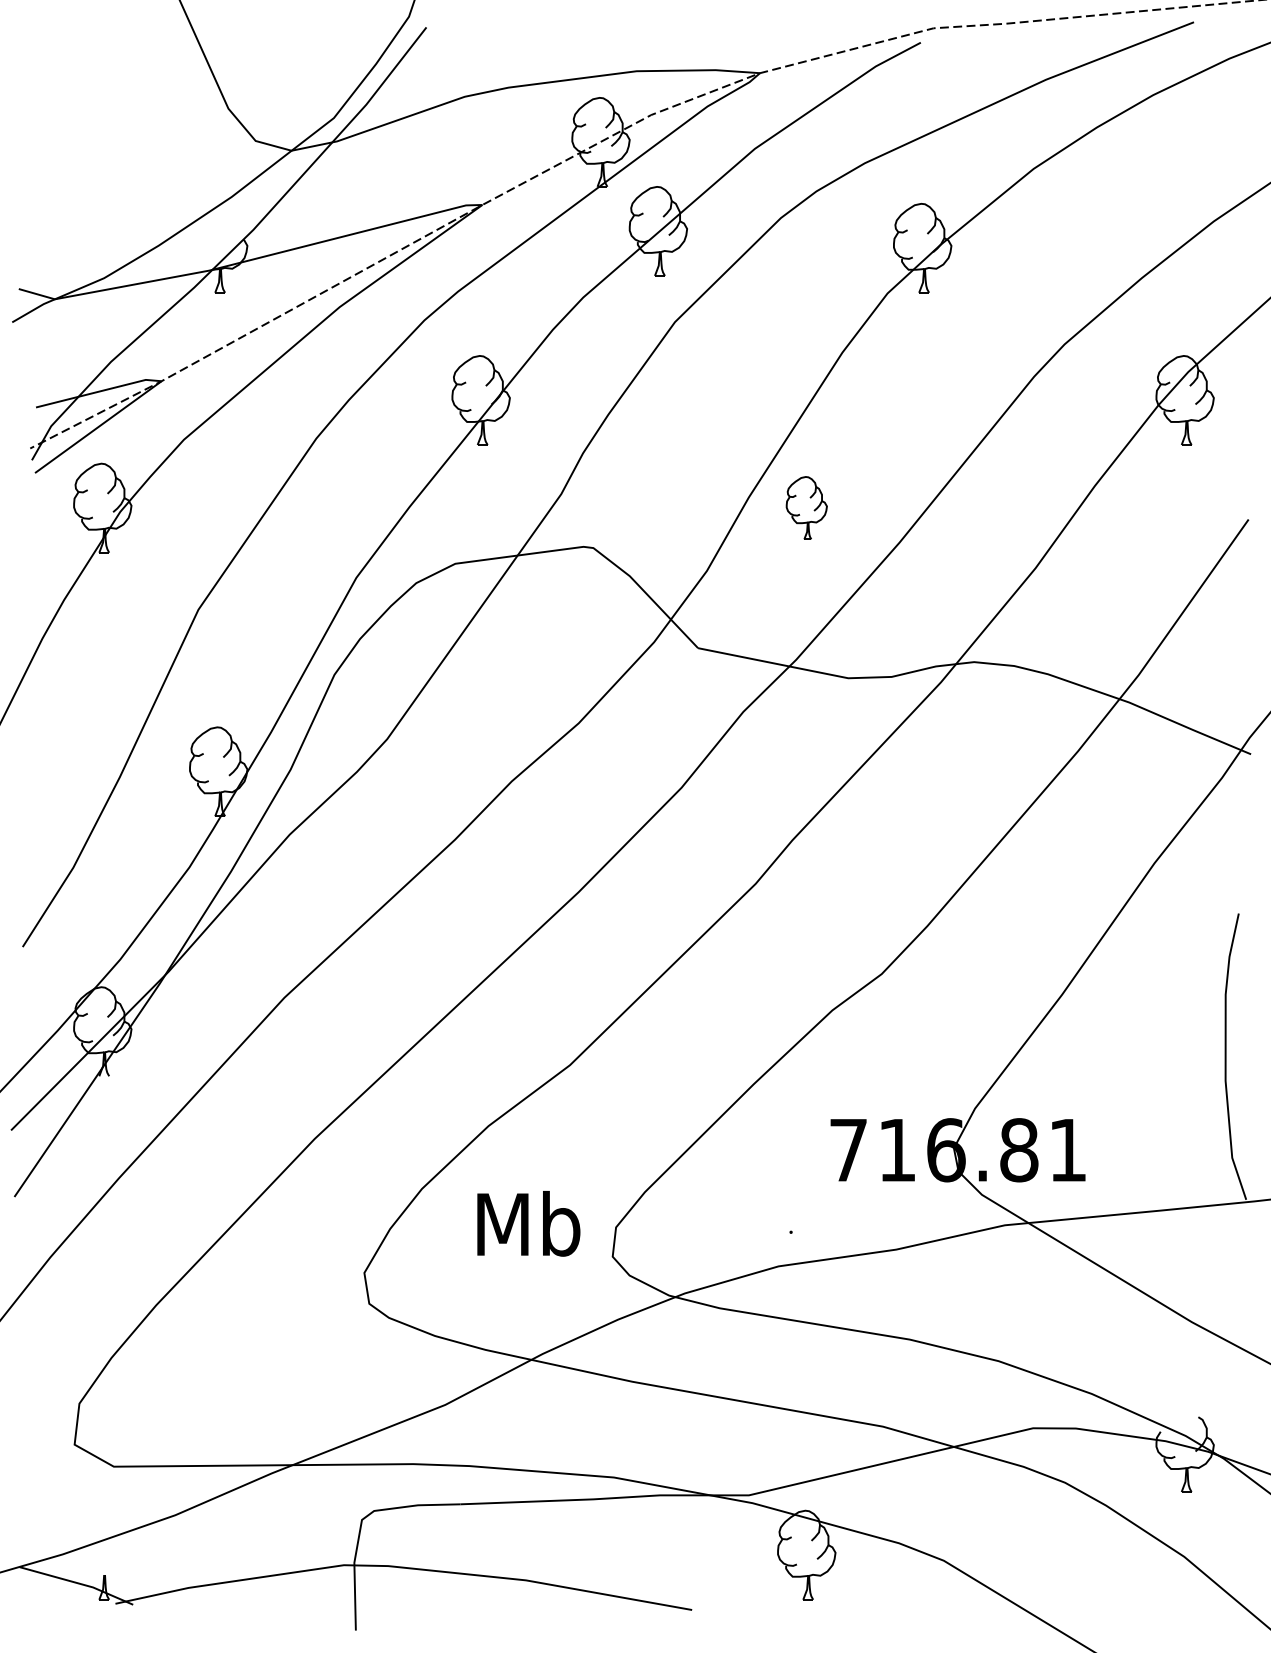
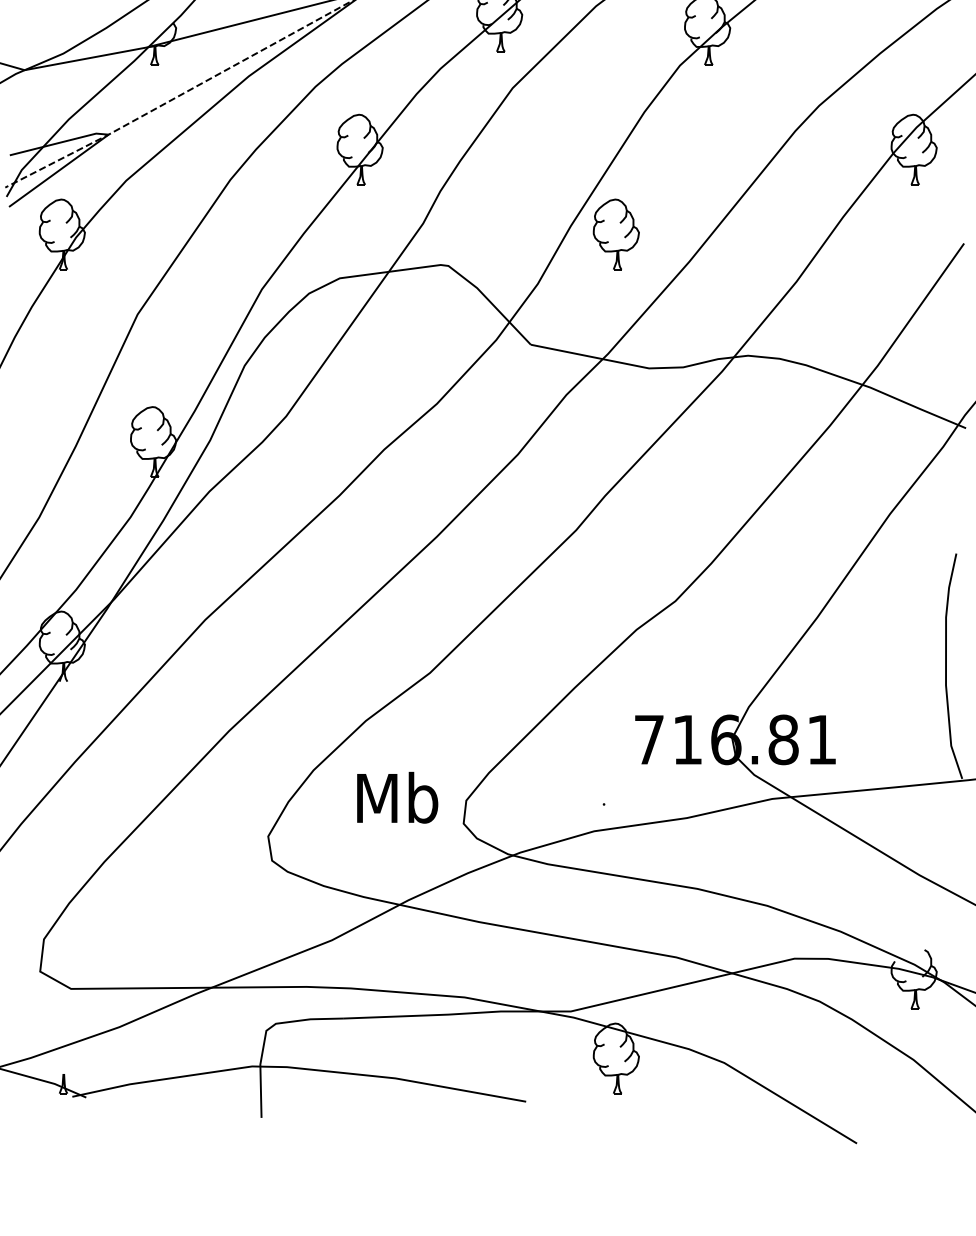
part: (806, 507) -> (616, 234), size x1.43

